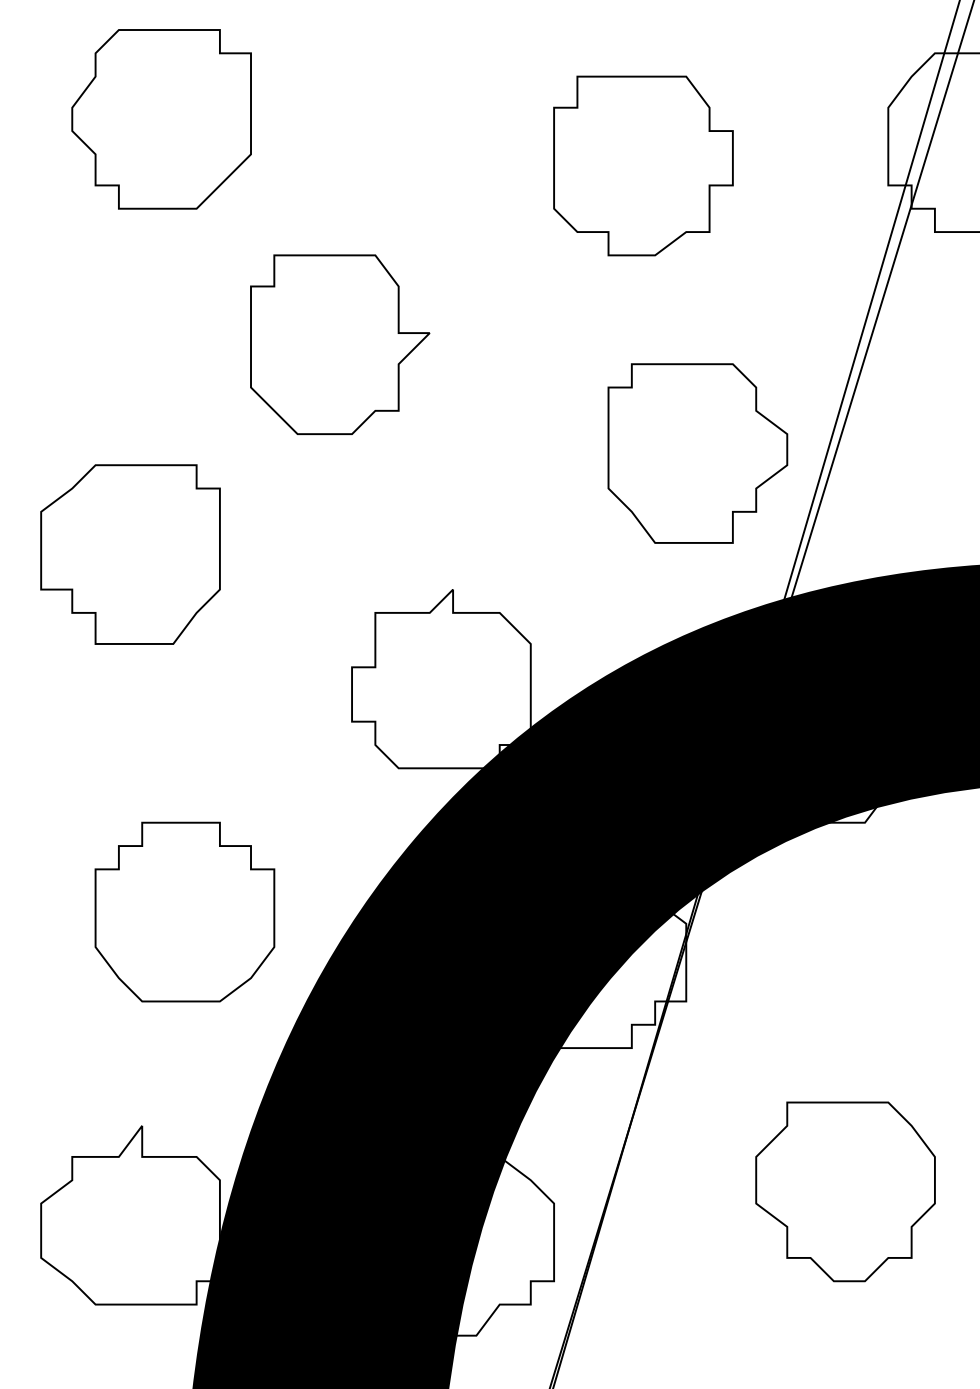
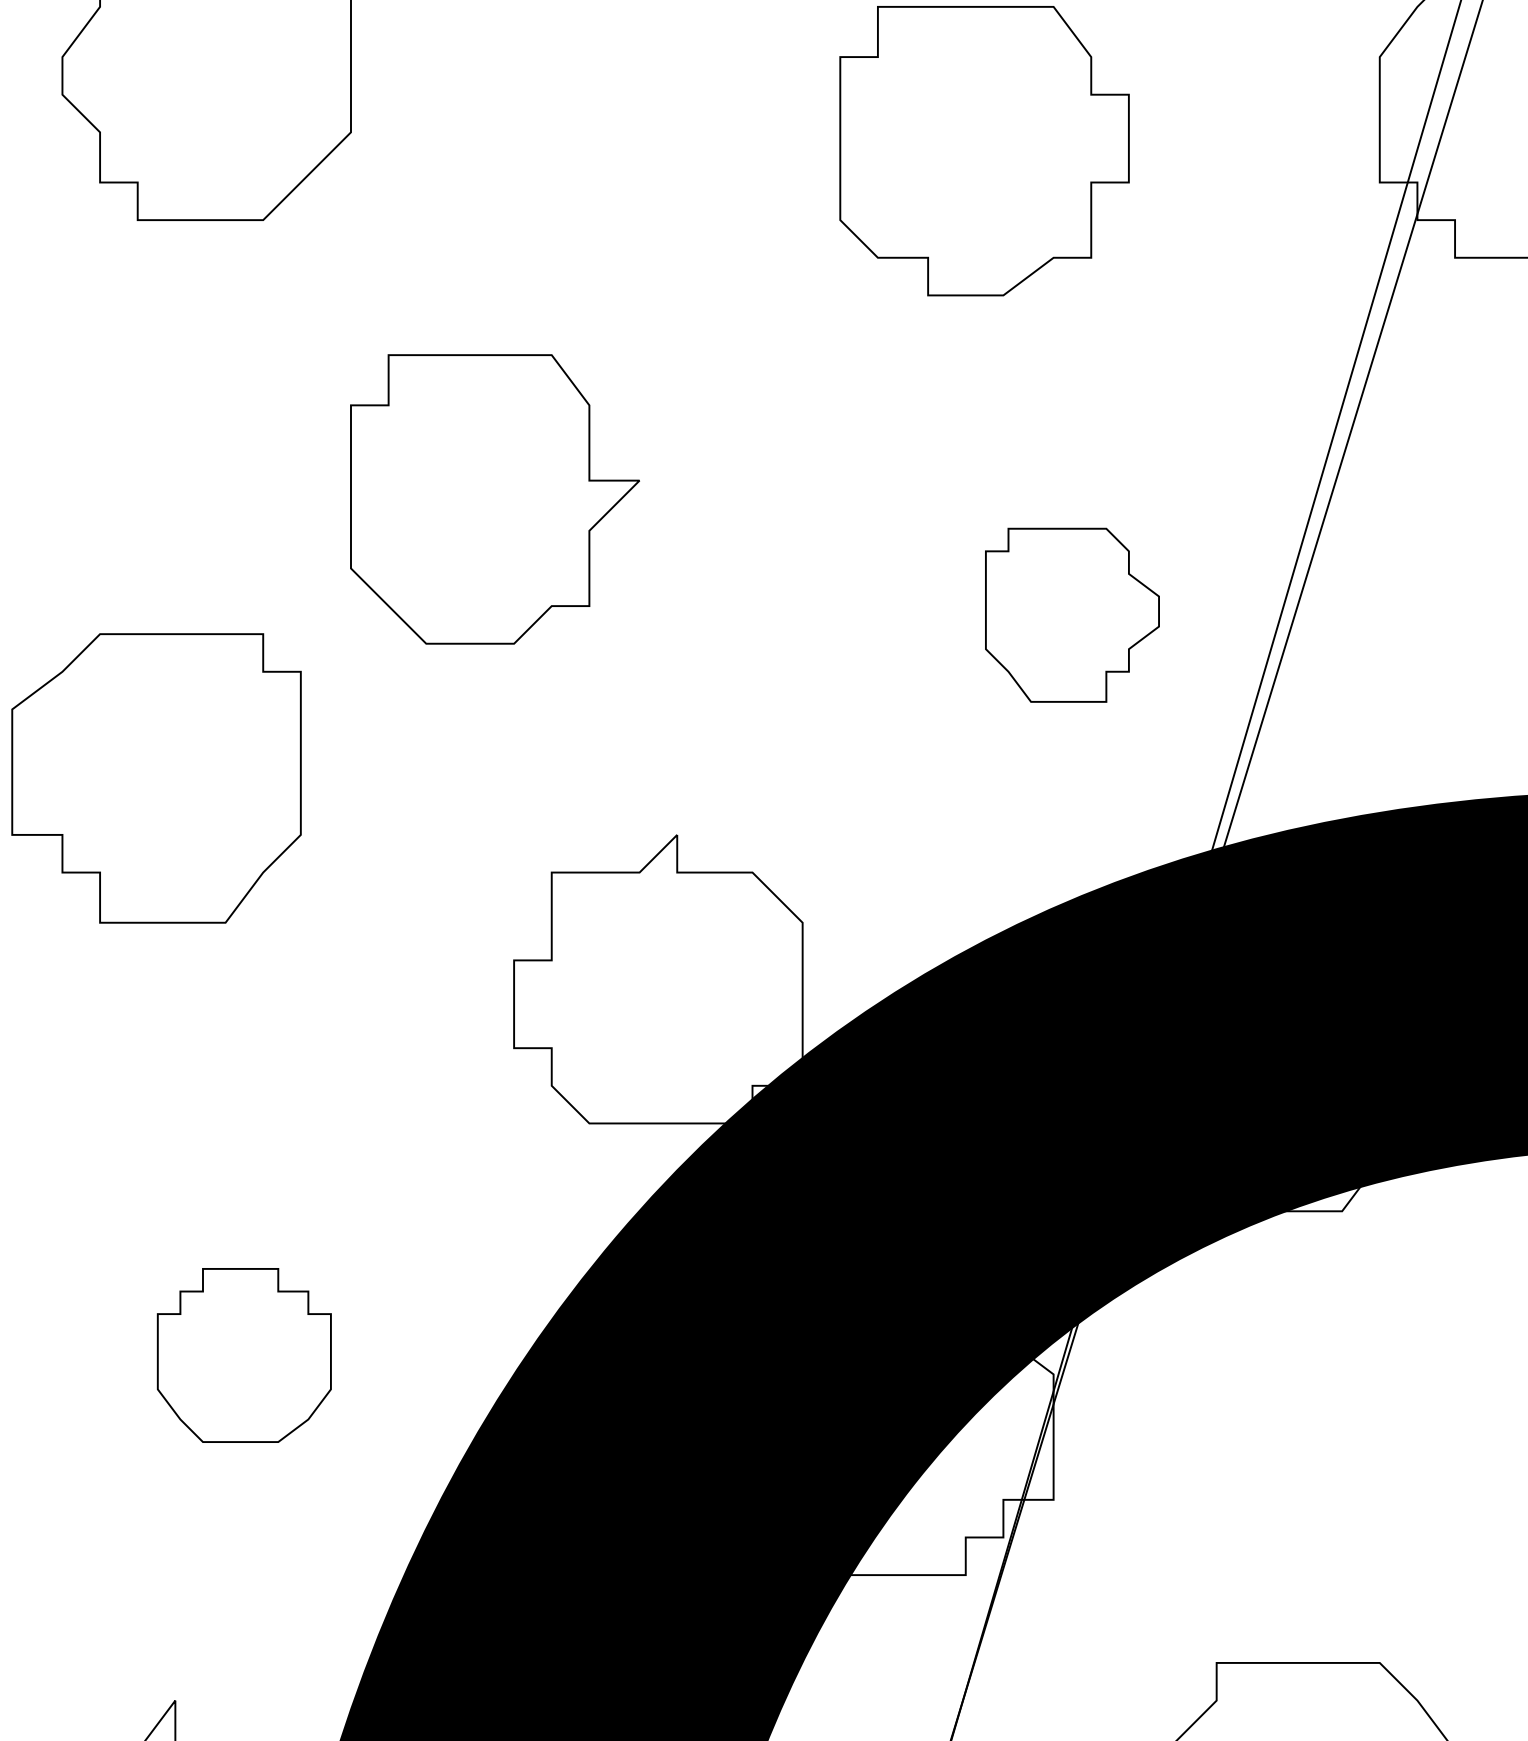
part: (340, 344) -> (495, 499), moved
part: (697, 453) -> (1071, 615), size x0.6
part: (184, 911) -> (243, 1354), size x0.6

